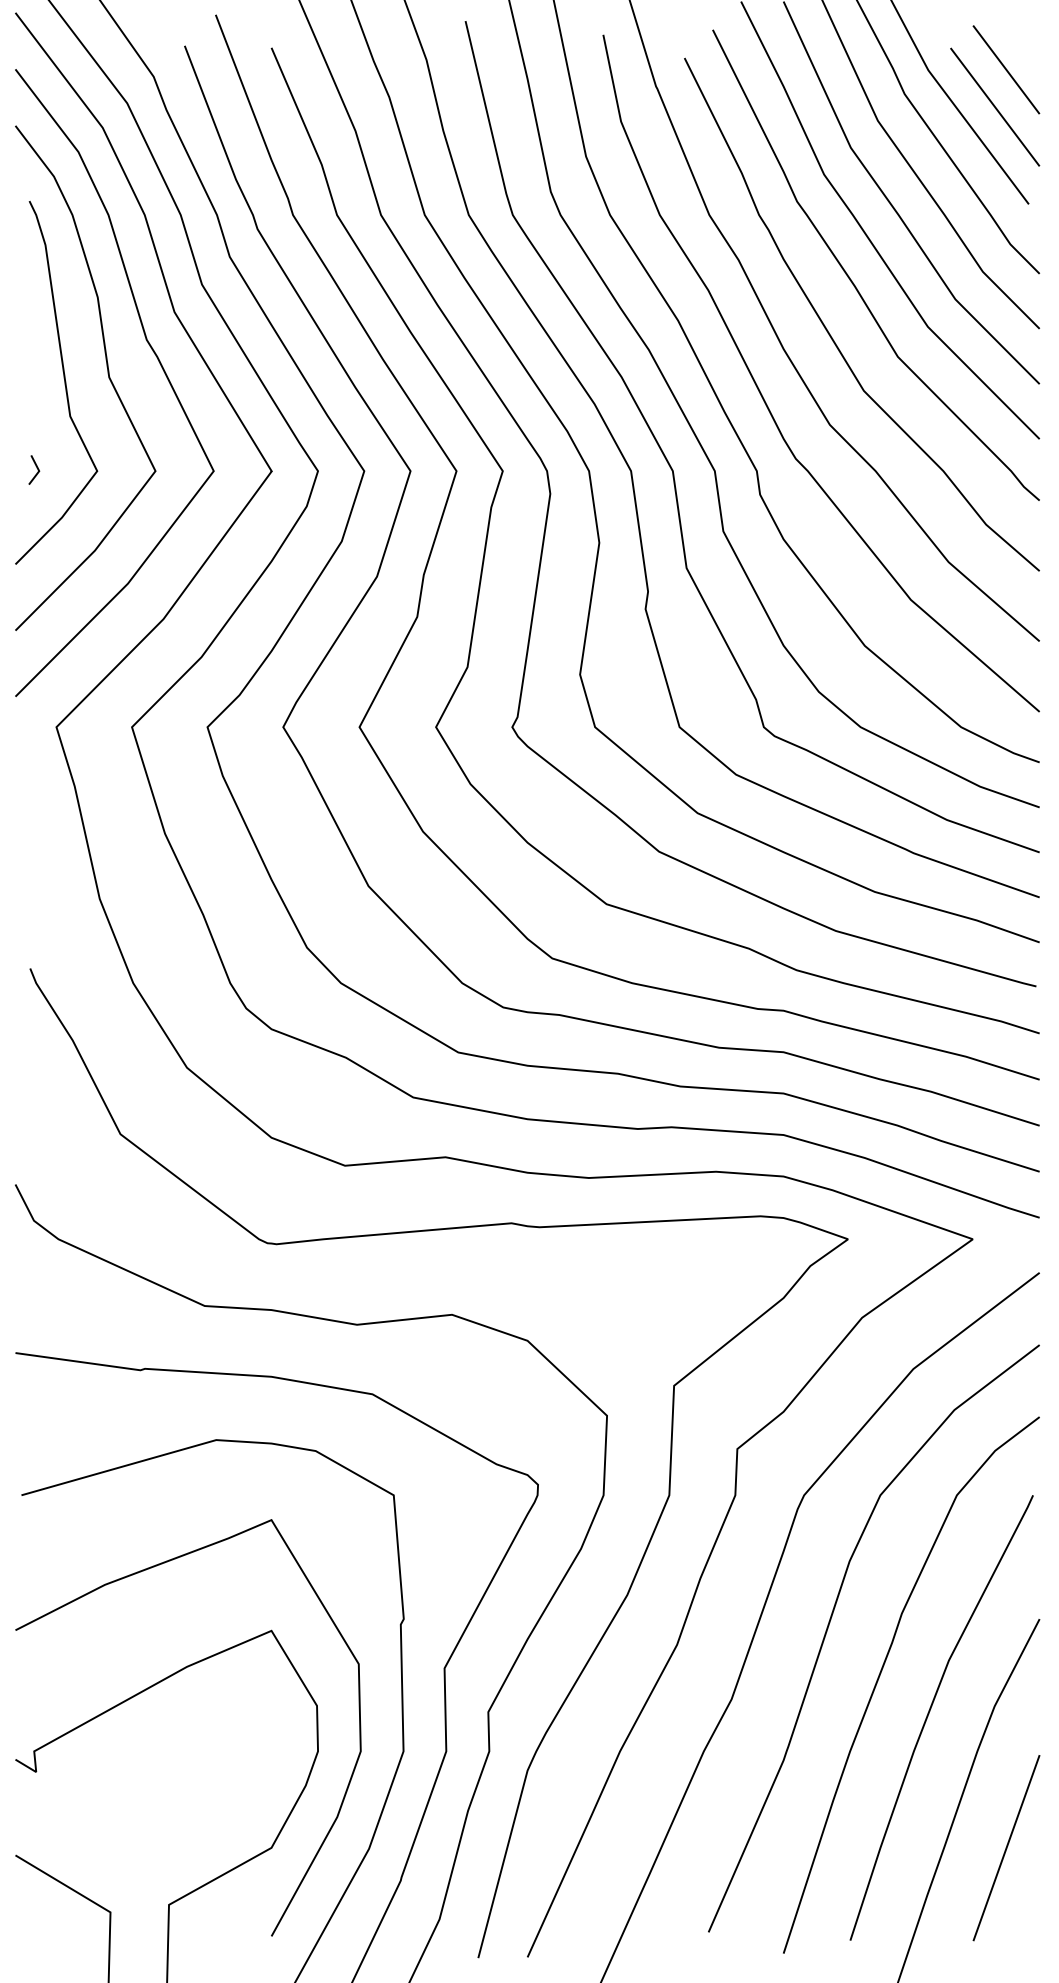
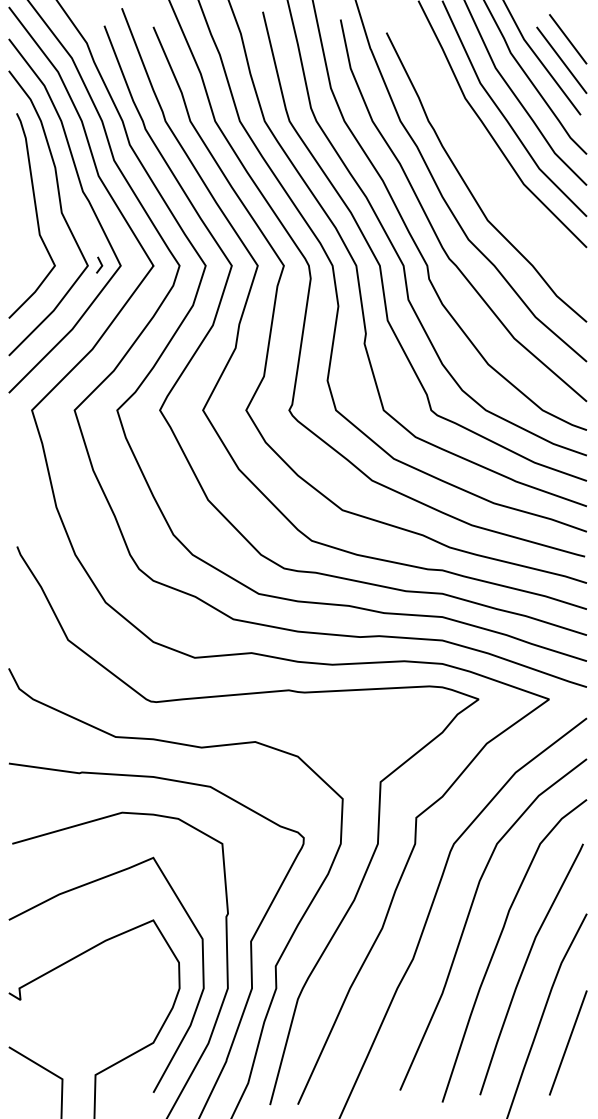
curve: (852, 279) -> (481, 157), removed
line: (36, 468) -> (100, 264), moved

